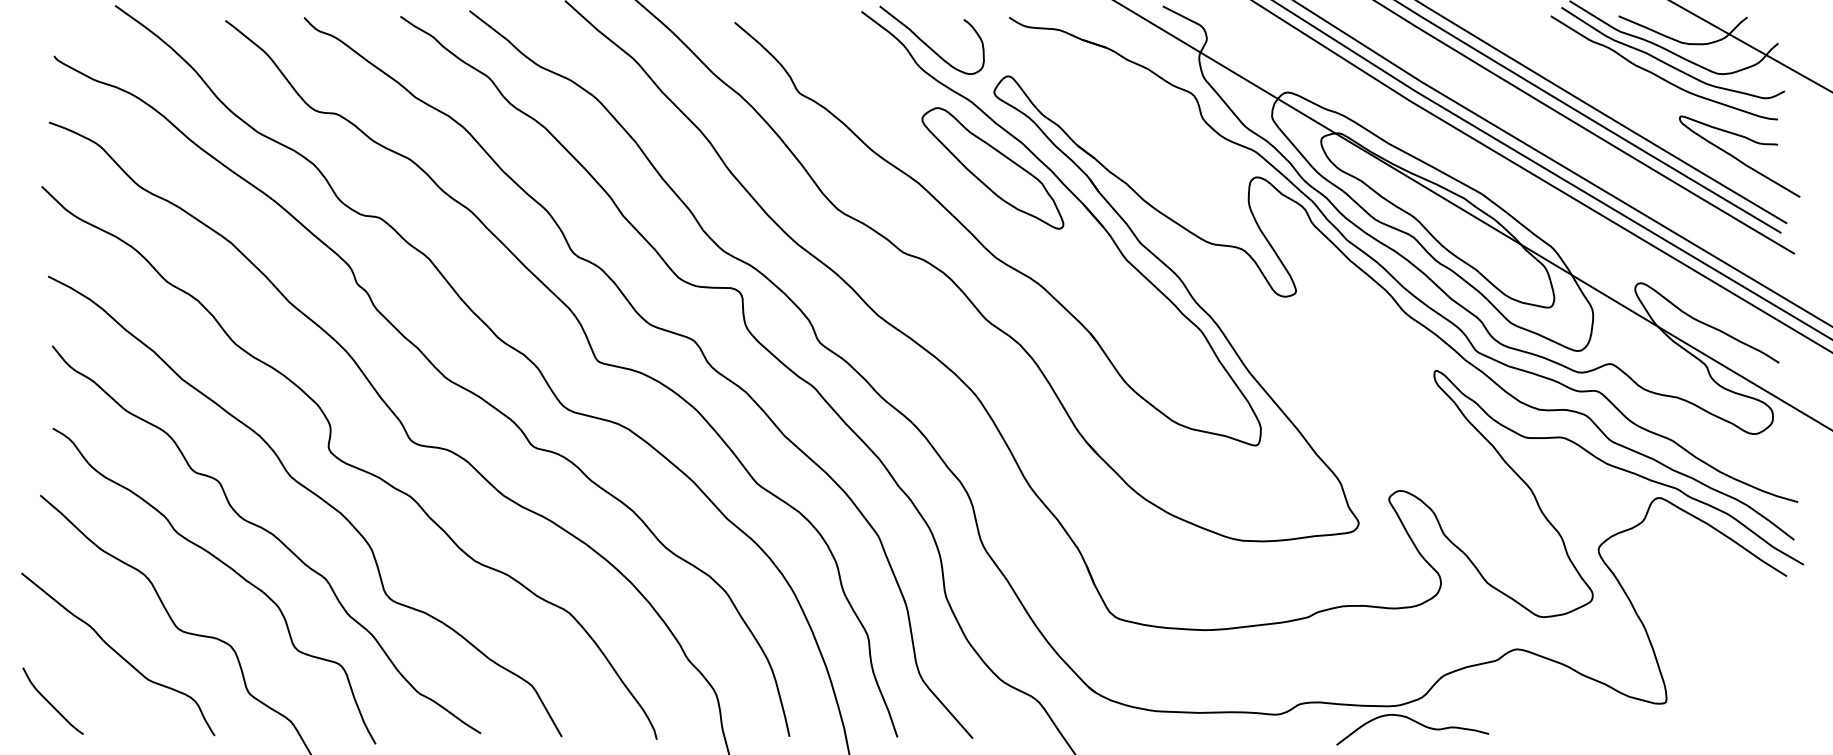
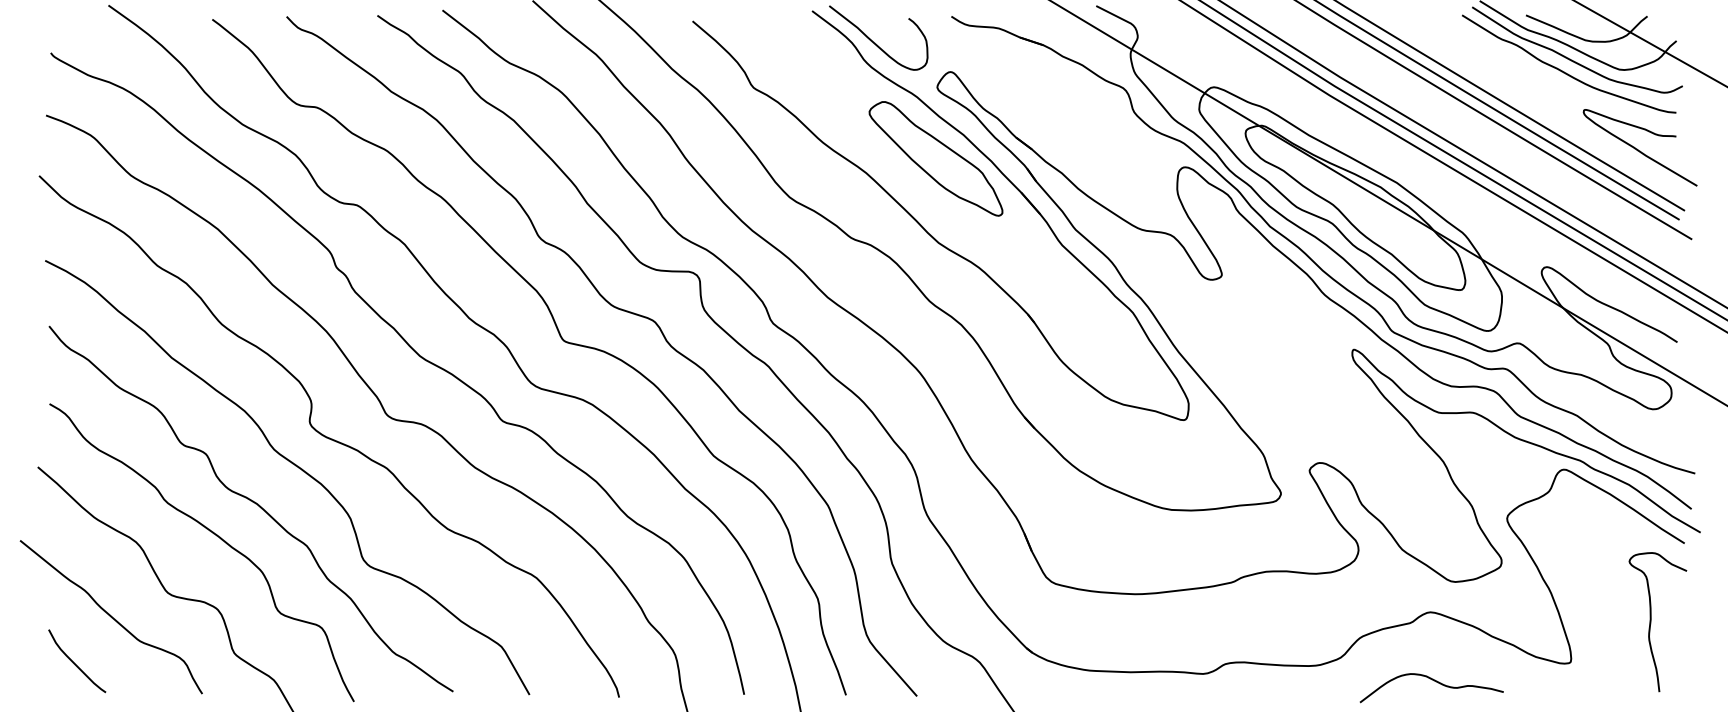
curve: (1751, 659) -> (1651, 621), added
curve: (50, 702) -> (74, 662), moved
curve: (1416, 723) -> (1435, 682), moved

